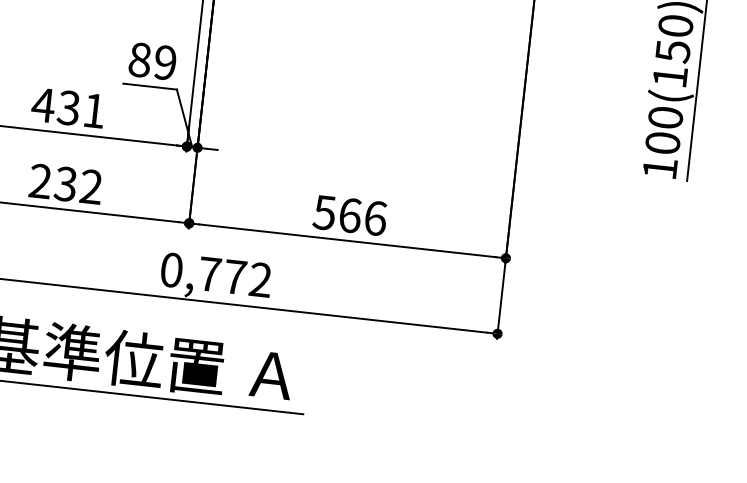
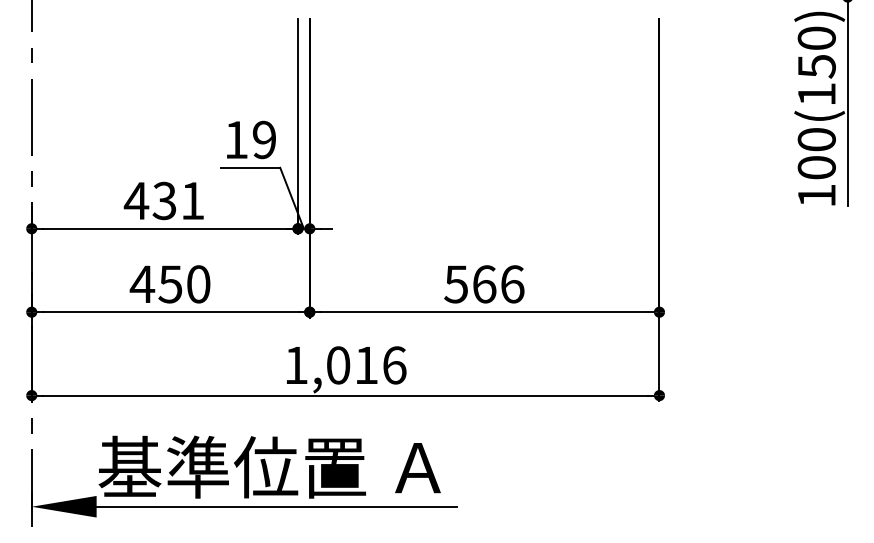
text: (140, 60) -> (236, 140), 89 -> 19
text: (64, 184) -> (169, 284), 232 -> 450
text: (216, 275) -> (345, 365), 0,772 -> 1,016

